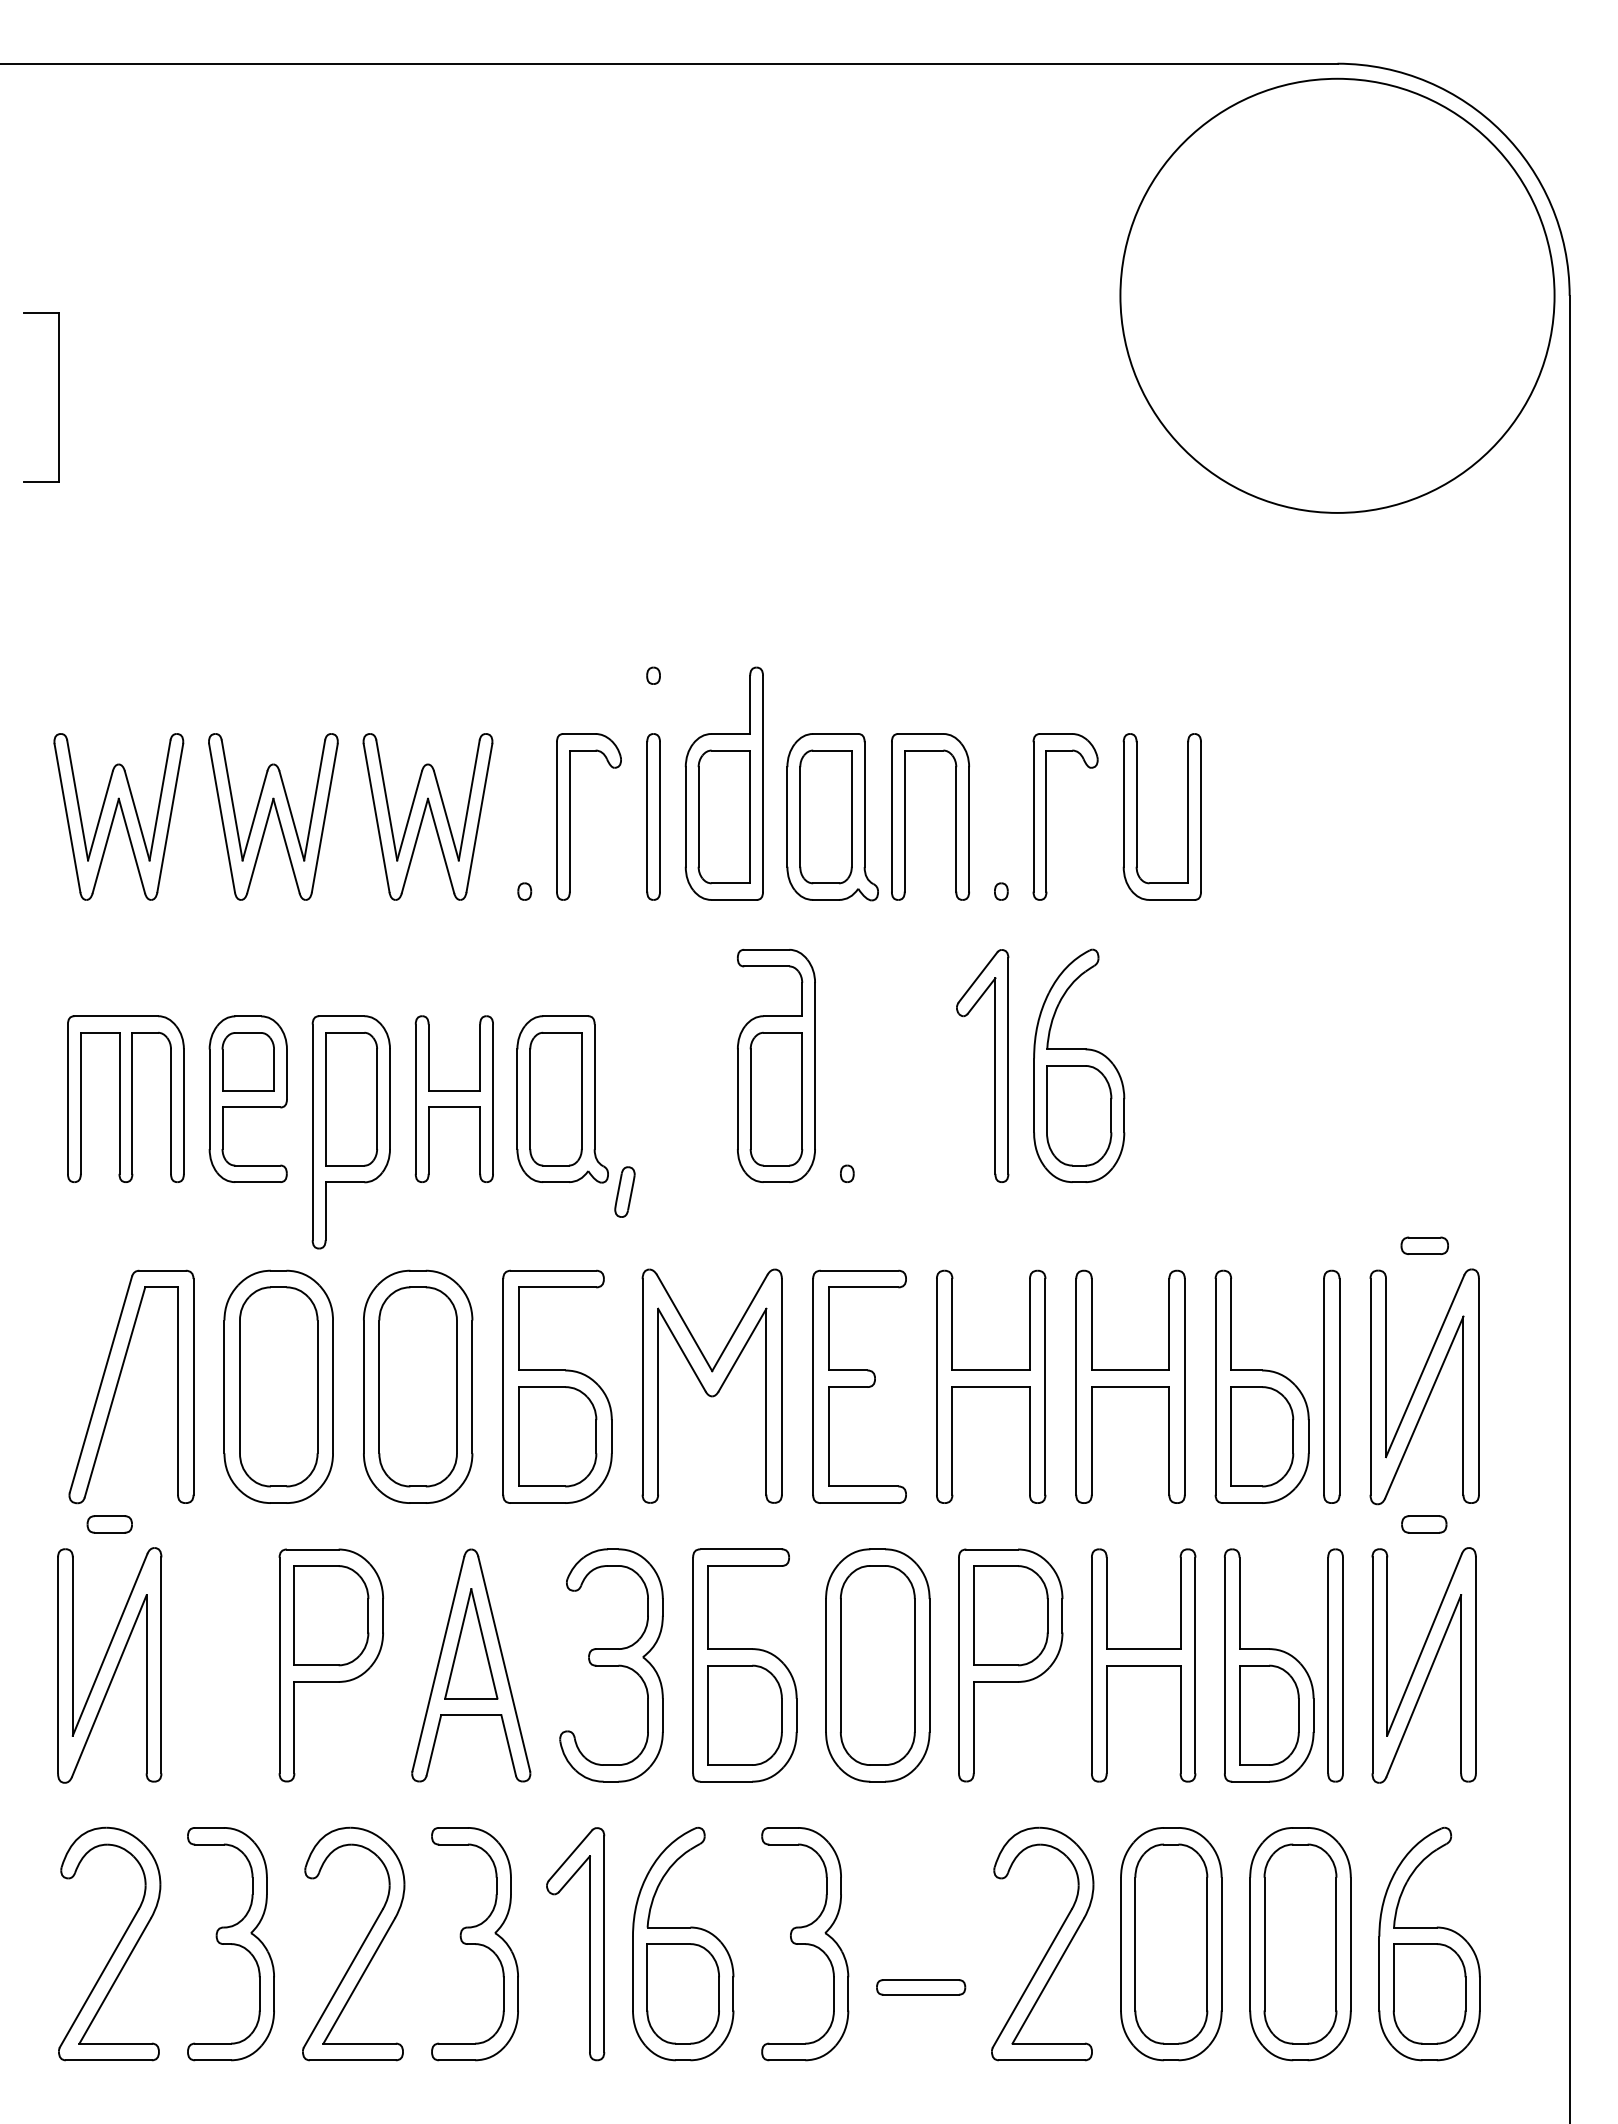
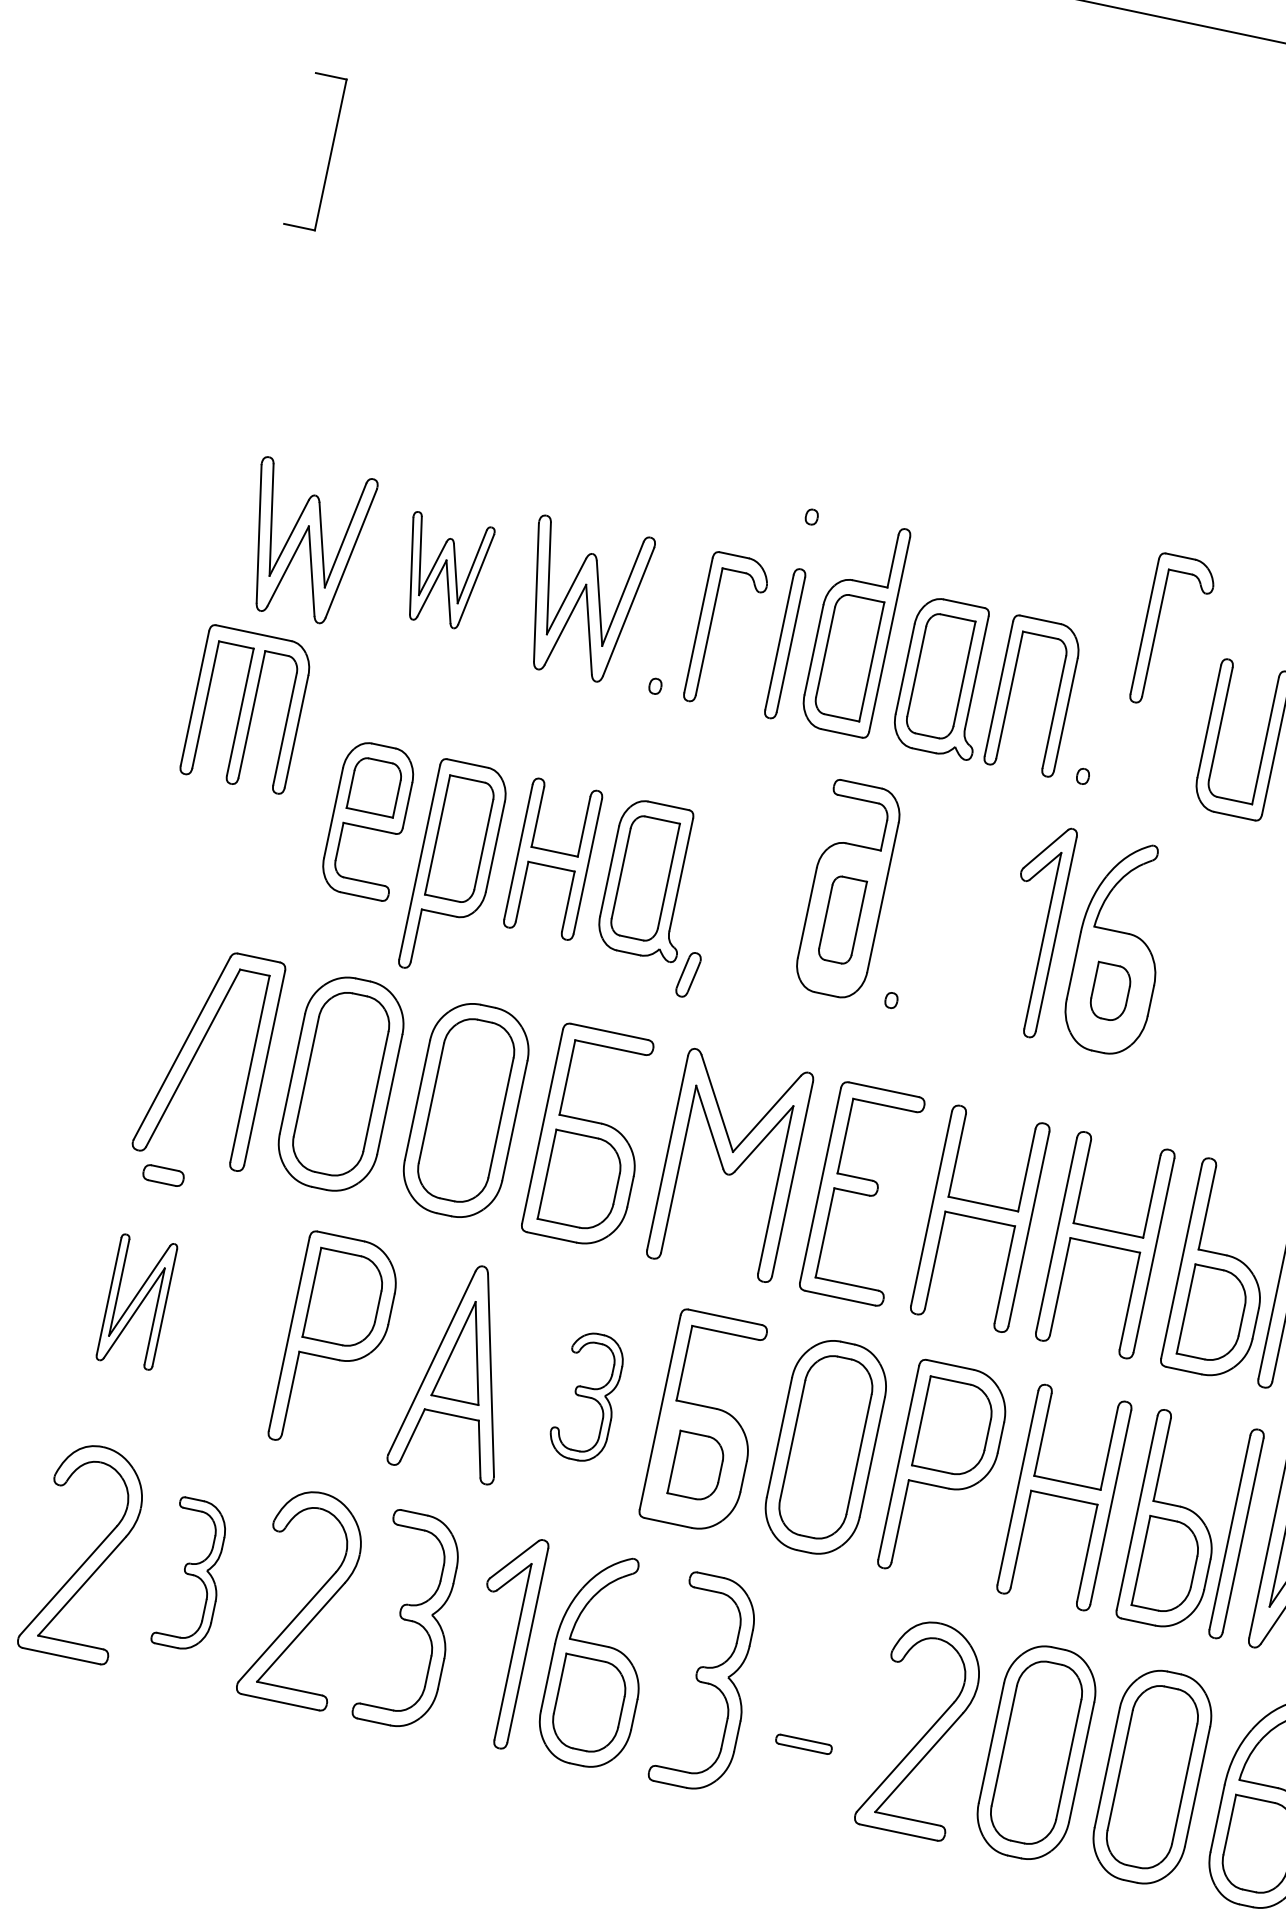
part: (273, 816) -> (444, 571), size x0.7
part: (1046, 816) -> (1156, 628), moved
part: (125, 1098) -> (246, 708), moved
part: (776, 1098) -> (842, 919), size x0.7
part: (1079, 1115) -> (1110, 992), size x0.6
part: (109, 1665) -> (136, 1302), size x0.6
part: (611, 1665) -> (586, 1396), size x0.6
part: (744, 1714) -> (697, 1466), size x0.7
part: (230, 1944) -> (192, 1575), size x0.7
part: (921, 1987) -> (804, 1744), size x0.7

